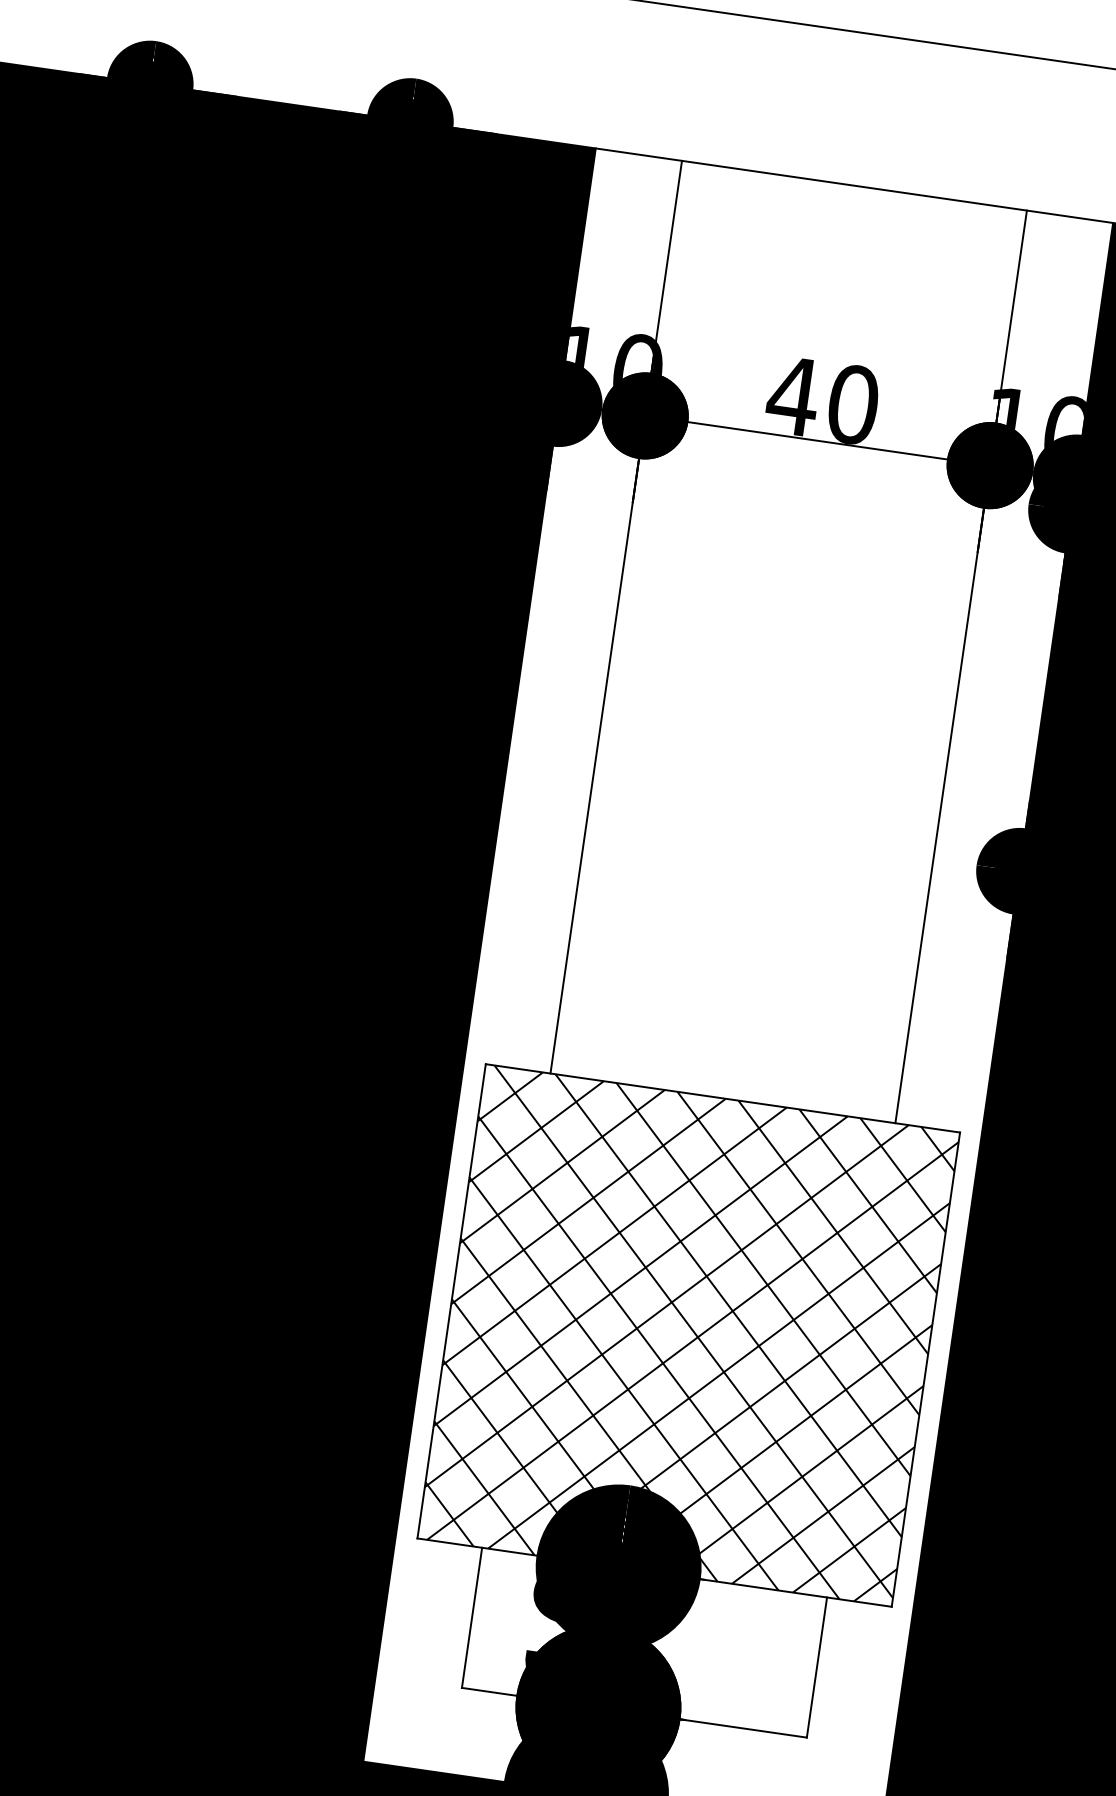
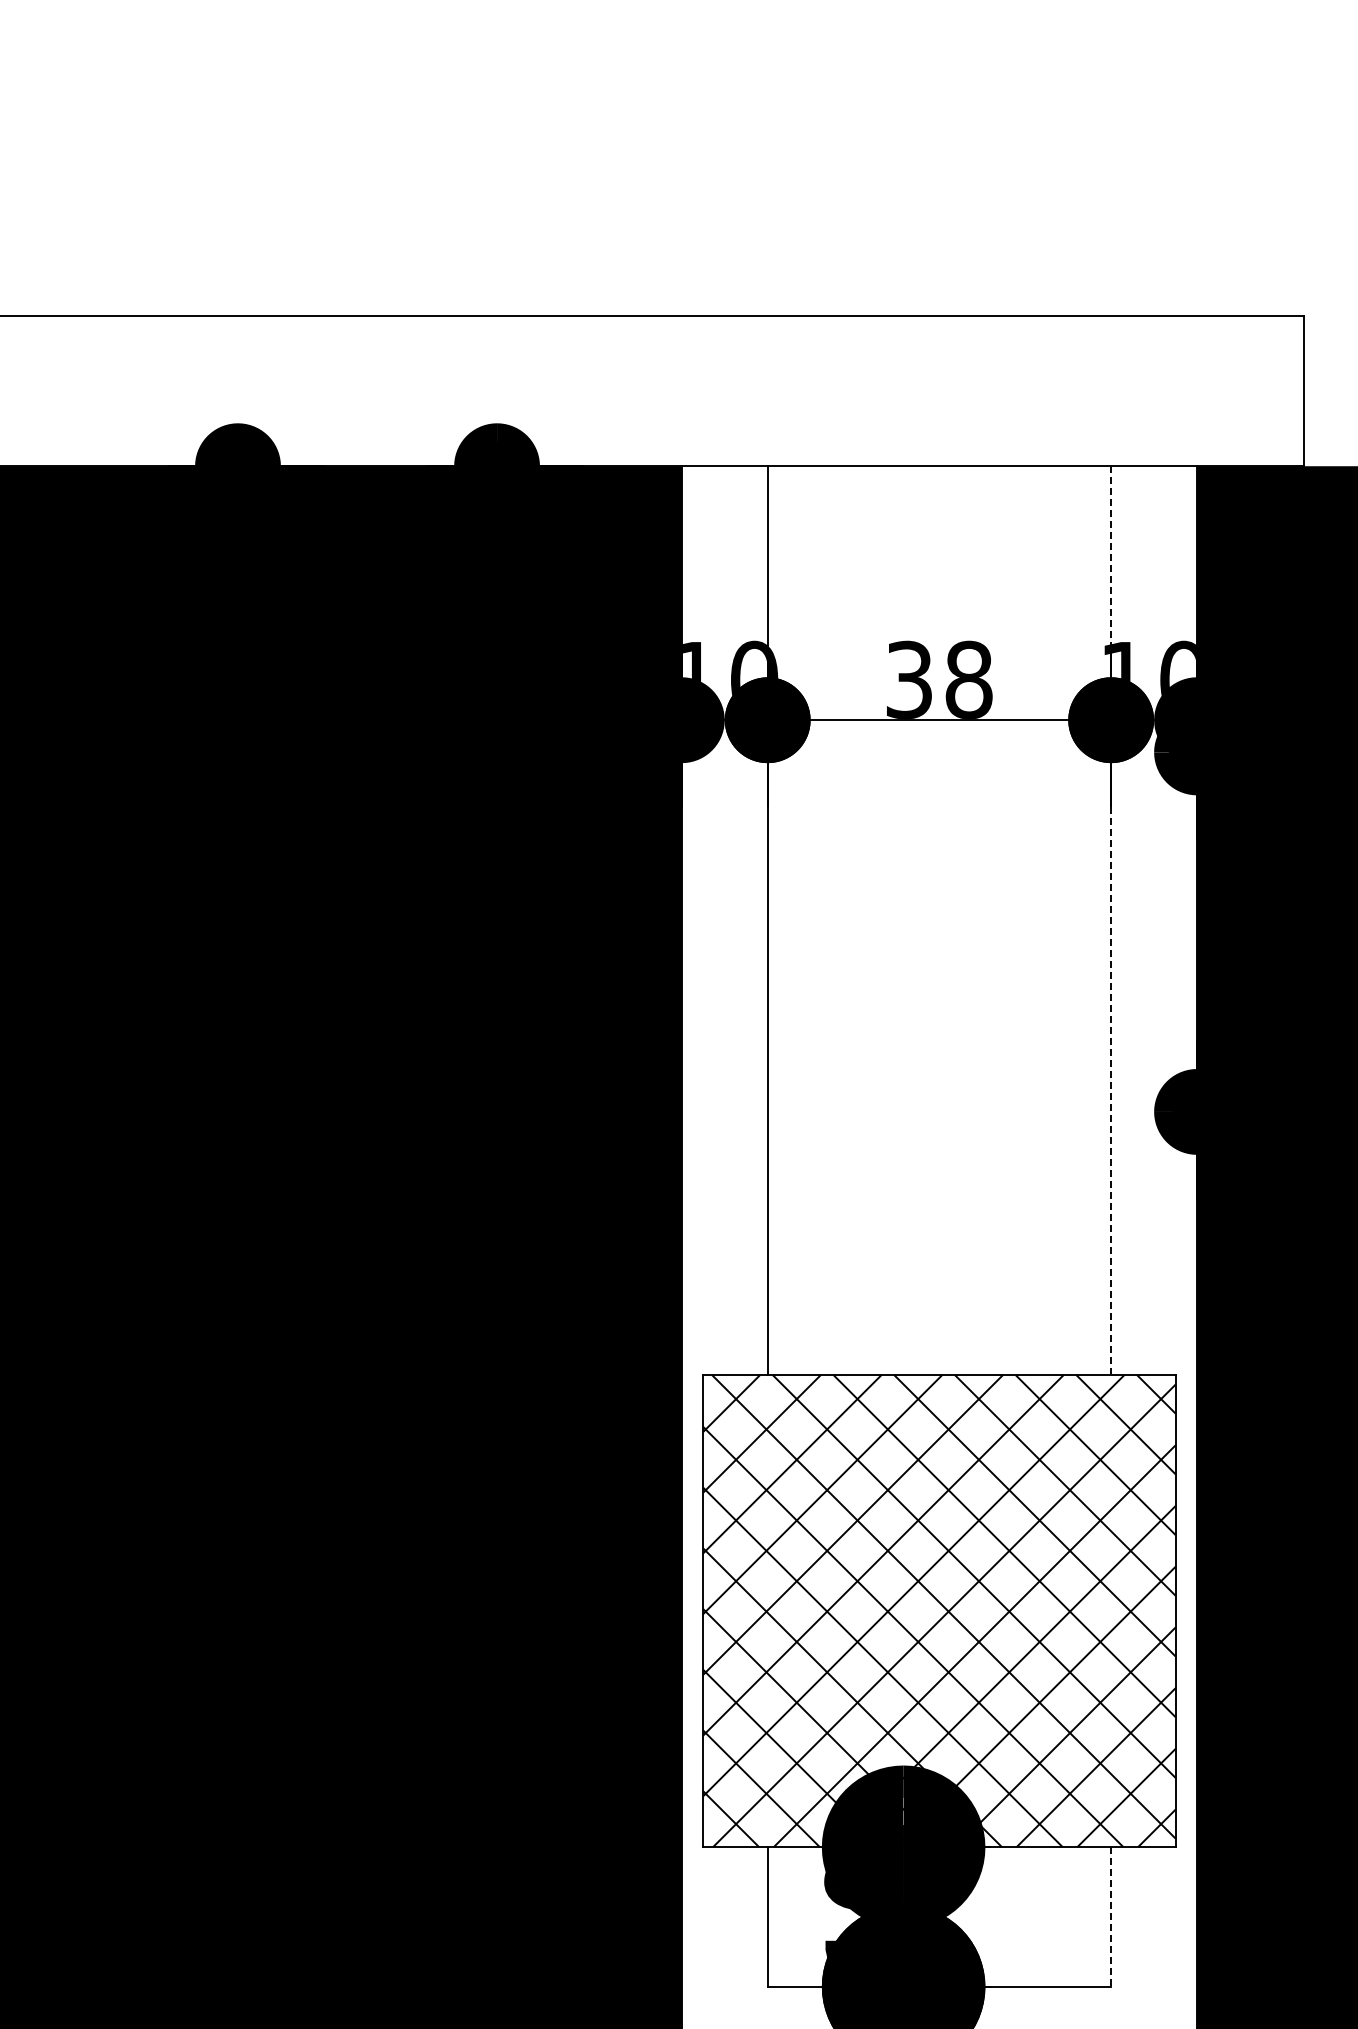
text: (822, 399) -> (938, 679), 40 -> 38
line: (961, 667) -> (1111, 921), solid -> dashed
line: (817, 1668) -> (1111, 1917), solid -> dashed

